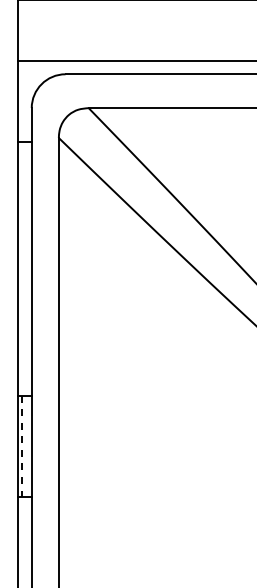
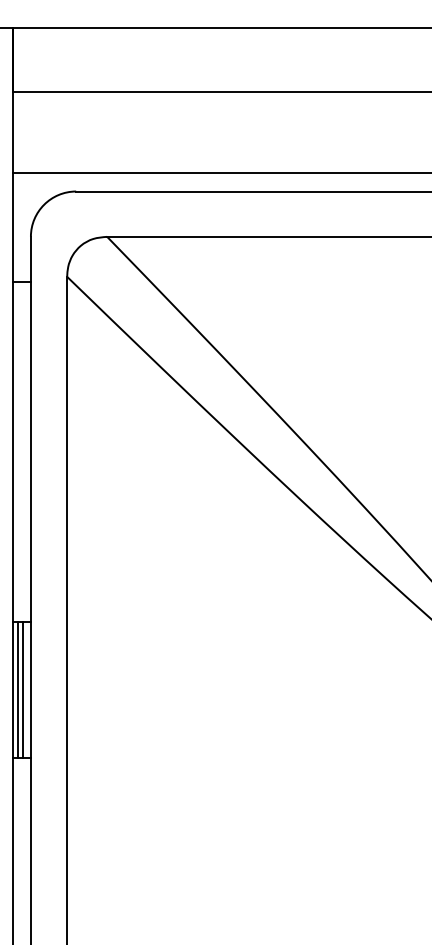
line: (21, 446) -> (17, 690), dashed -> solid
line: (25, 446) -> (22, 690), added

